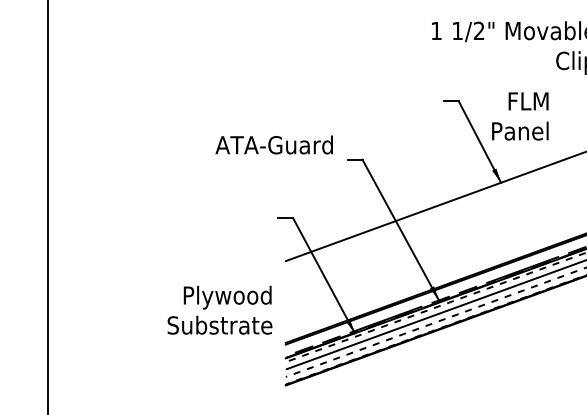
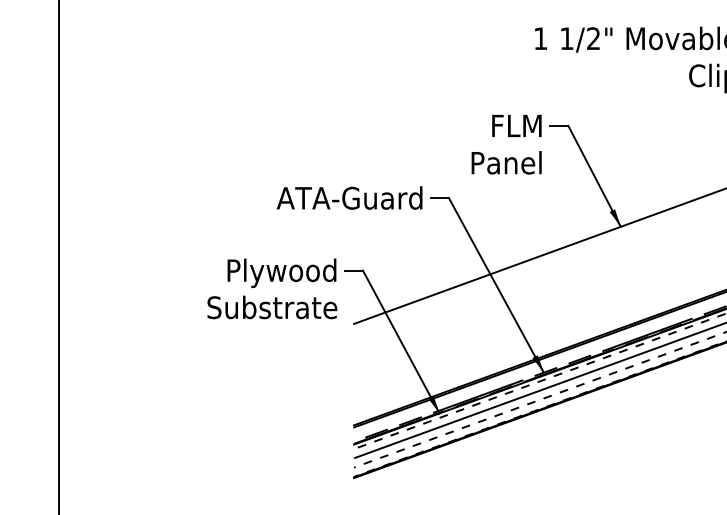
text: (520, 116) -> (506, 144), moved
text: (274, 144) -> (349, 197), moved
text: (220, 309) -> (272, 288), moved

